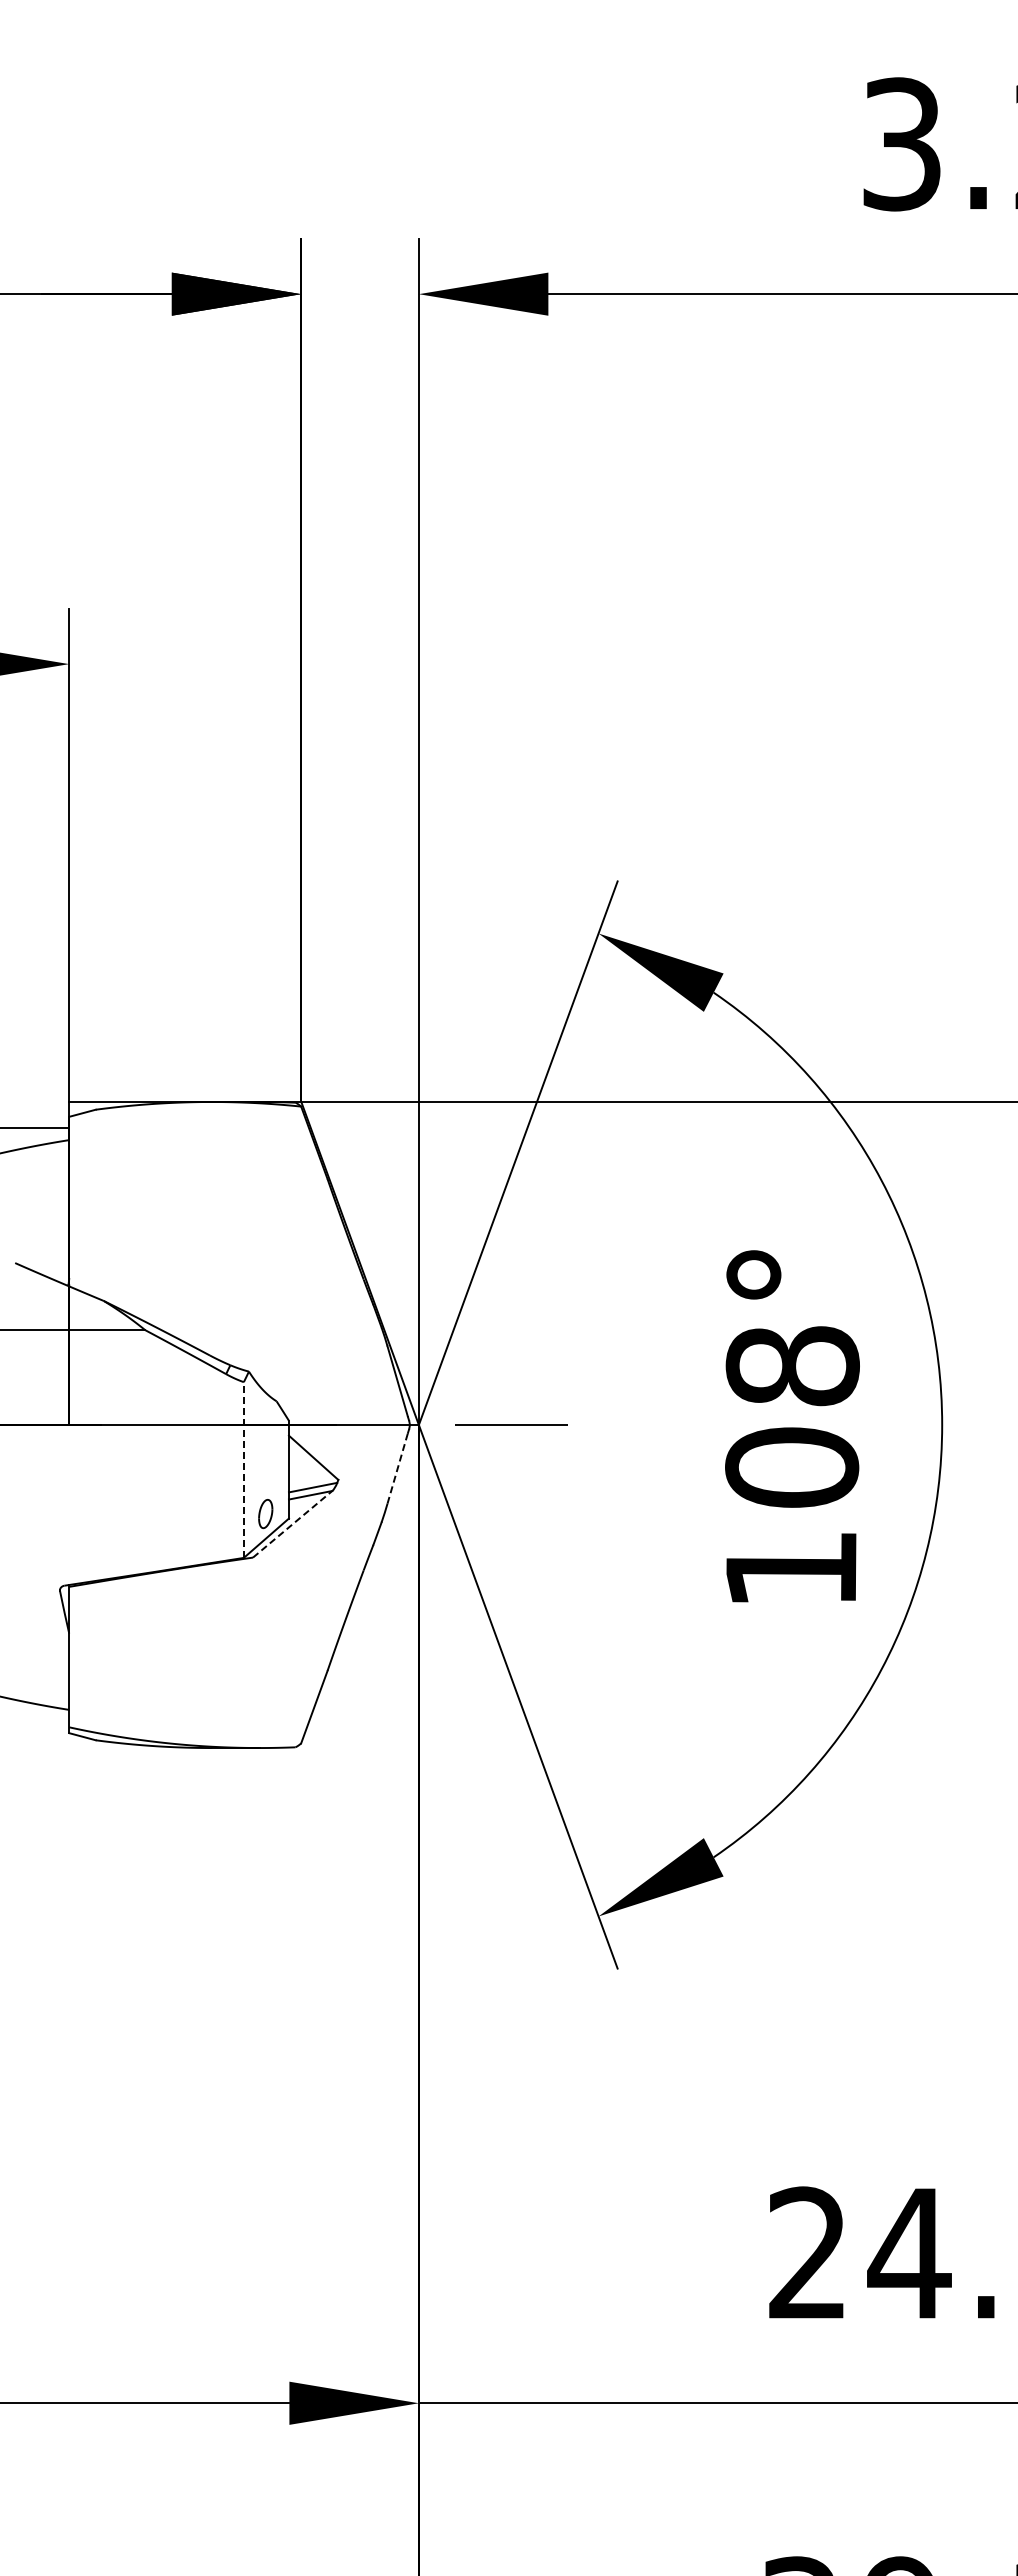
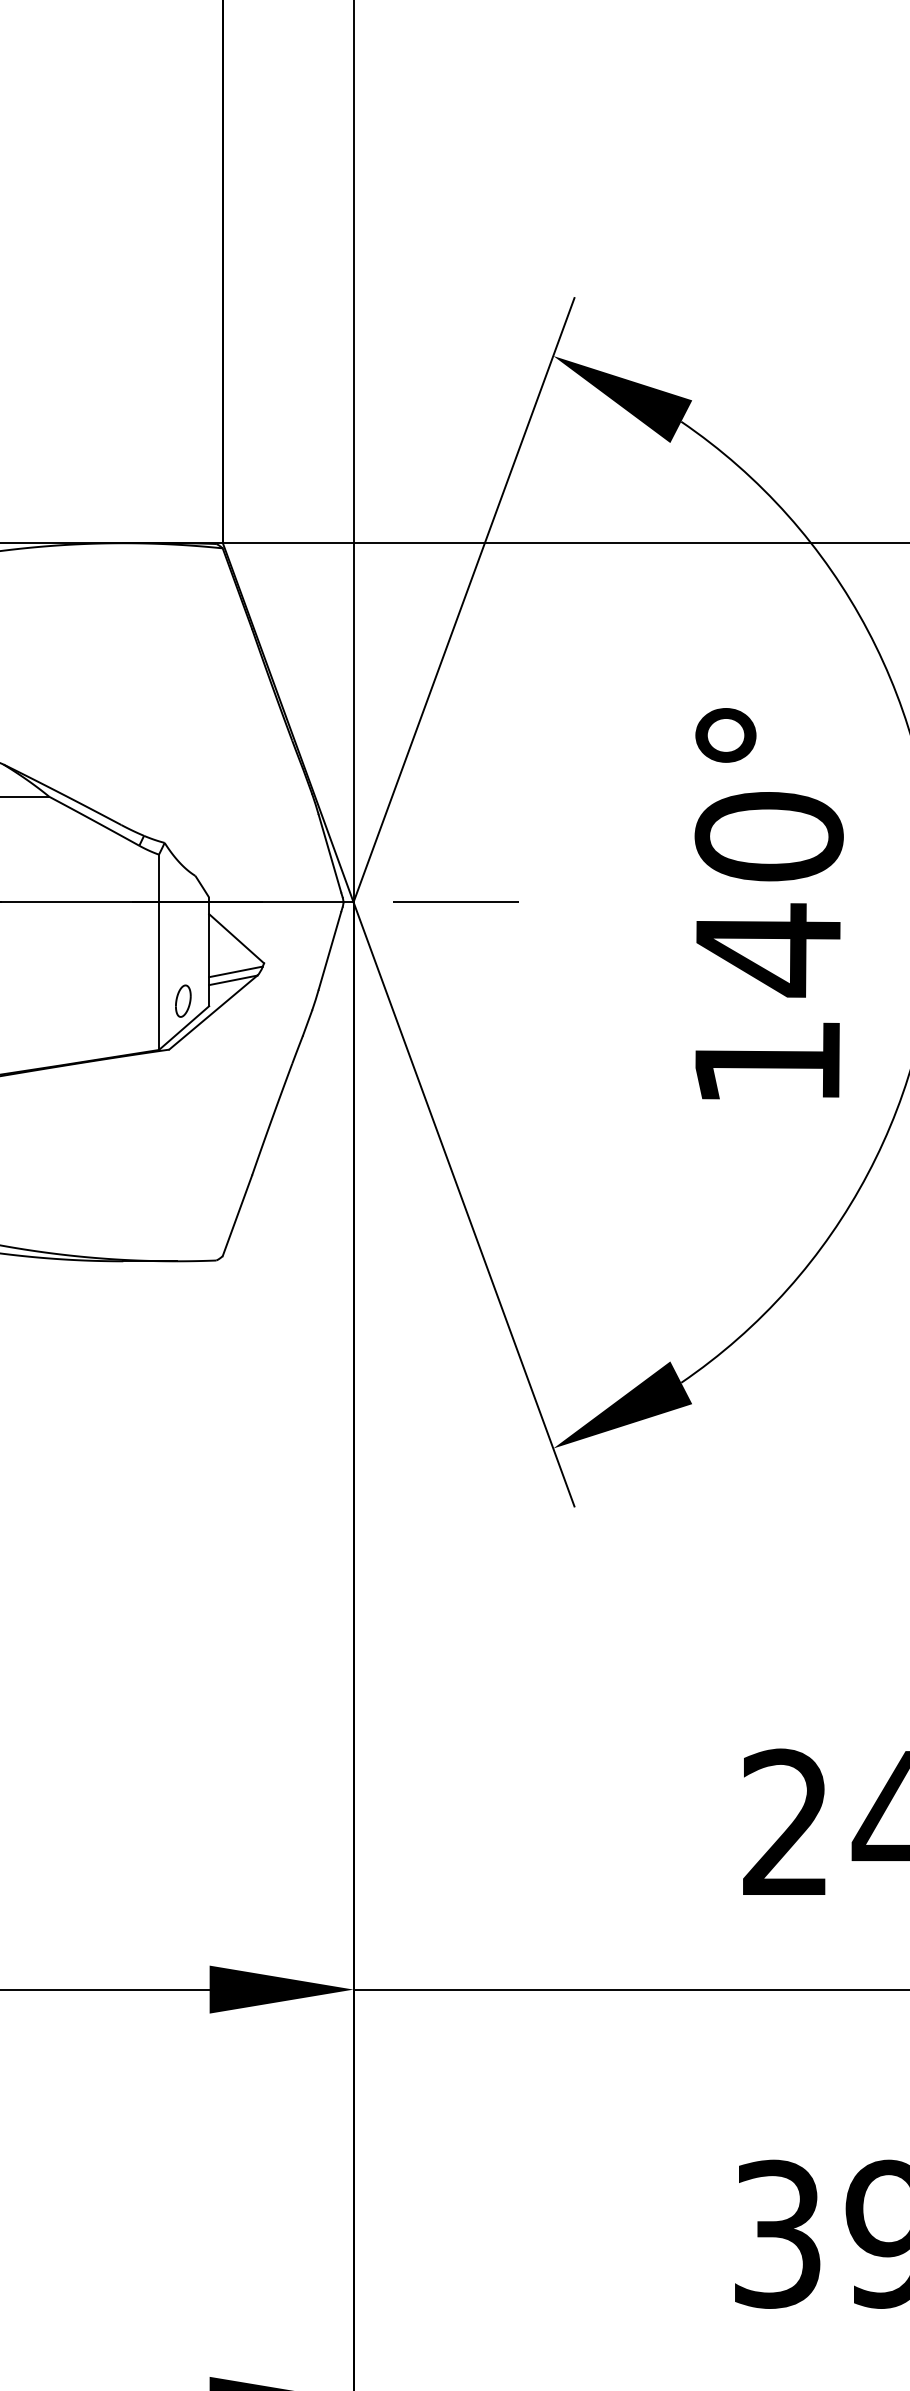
text: (792, 1417) -> (768, 893), 108° -> 140°
line: (397, 1468) -> (329, 950), dashed -> solid
line: (243, 1470) -> (158, 952), dashed -> solid
line: (292, 1524) -> (213, 1012), dashed -> solid

